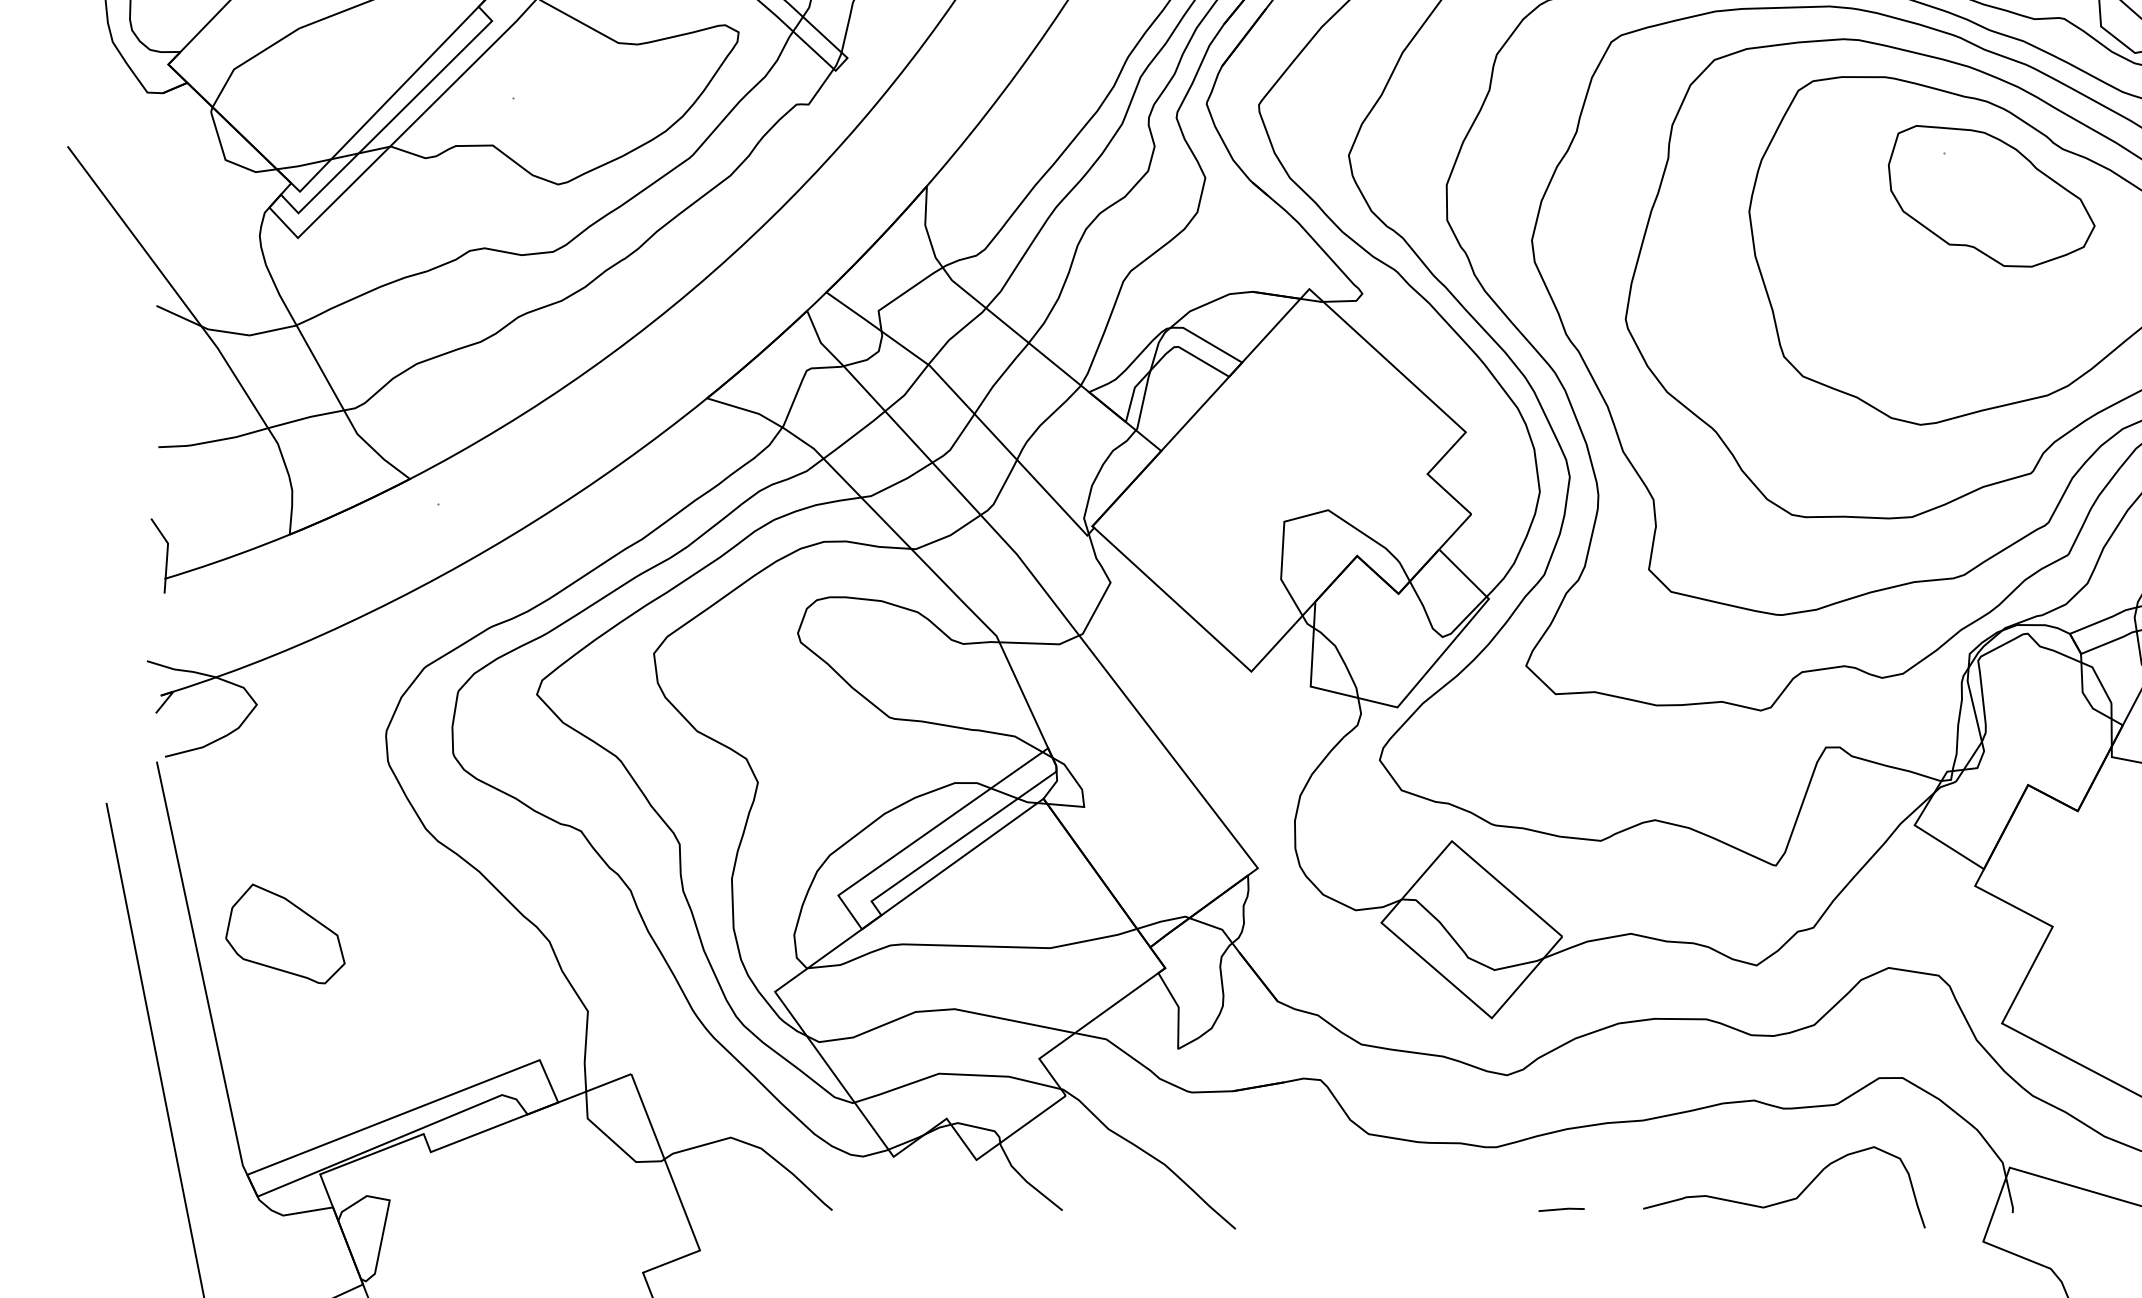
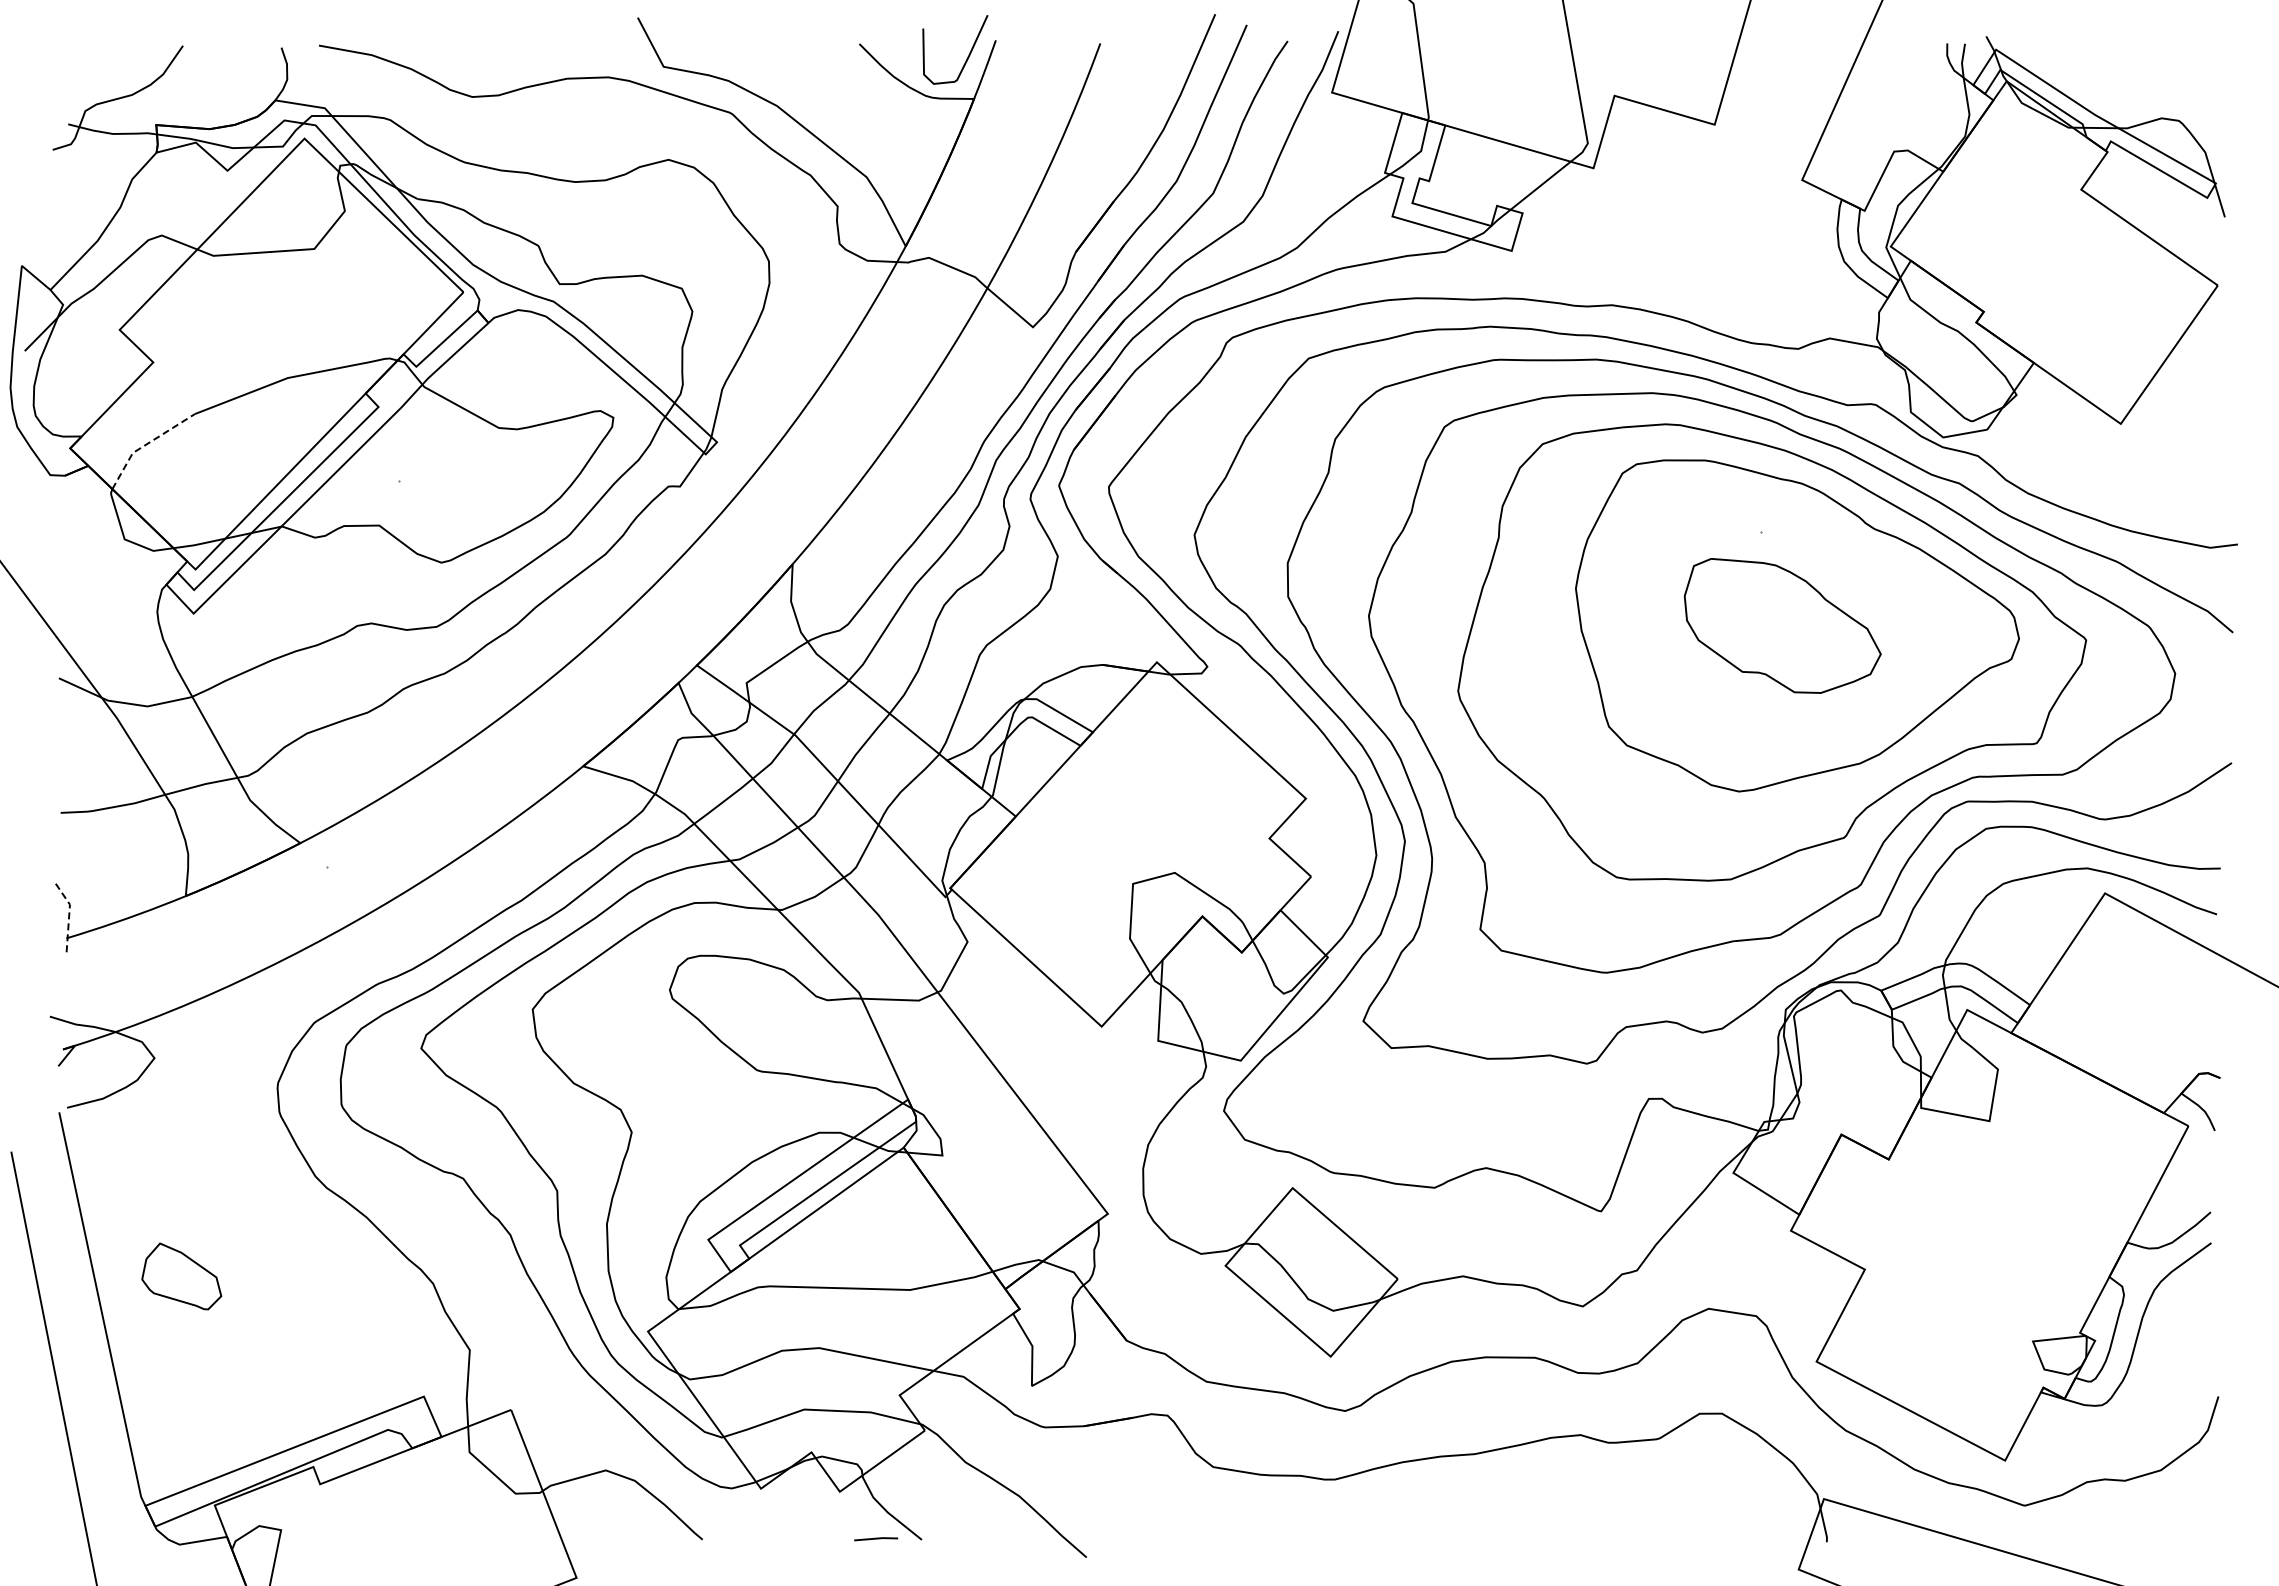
line: (248, 60) -> (146, 444), solid -> dashed
part: (1991, 195) -> (1782, 625), moved
line: (167, 552) -> (69, 913), solid -> dashed
part: (285, 934) -> (181, 1276), size x0.7
curve: (1787, 1199) -> (1612, 1529), removed
line: (1562, 1210) -> (876, 1539), moved

